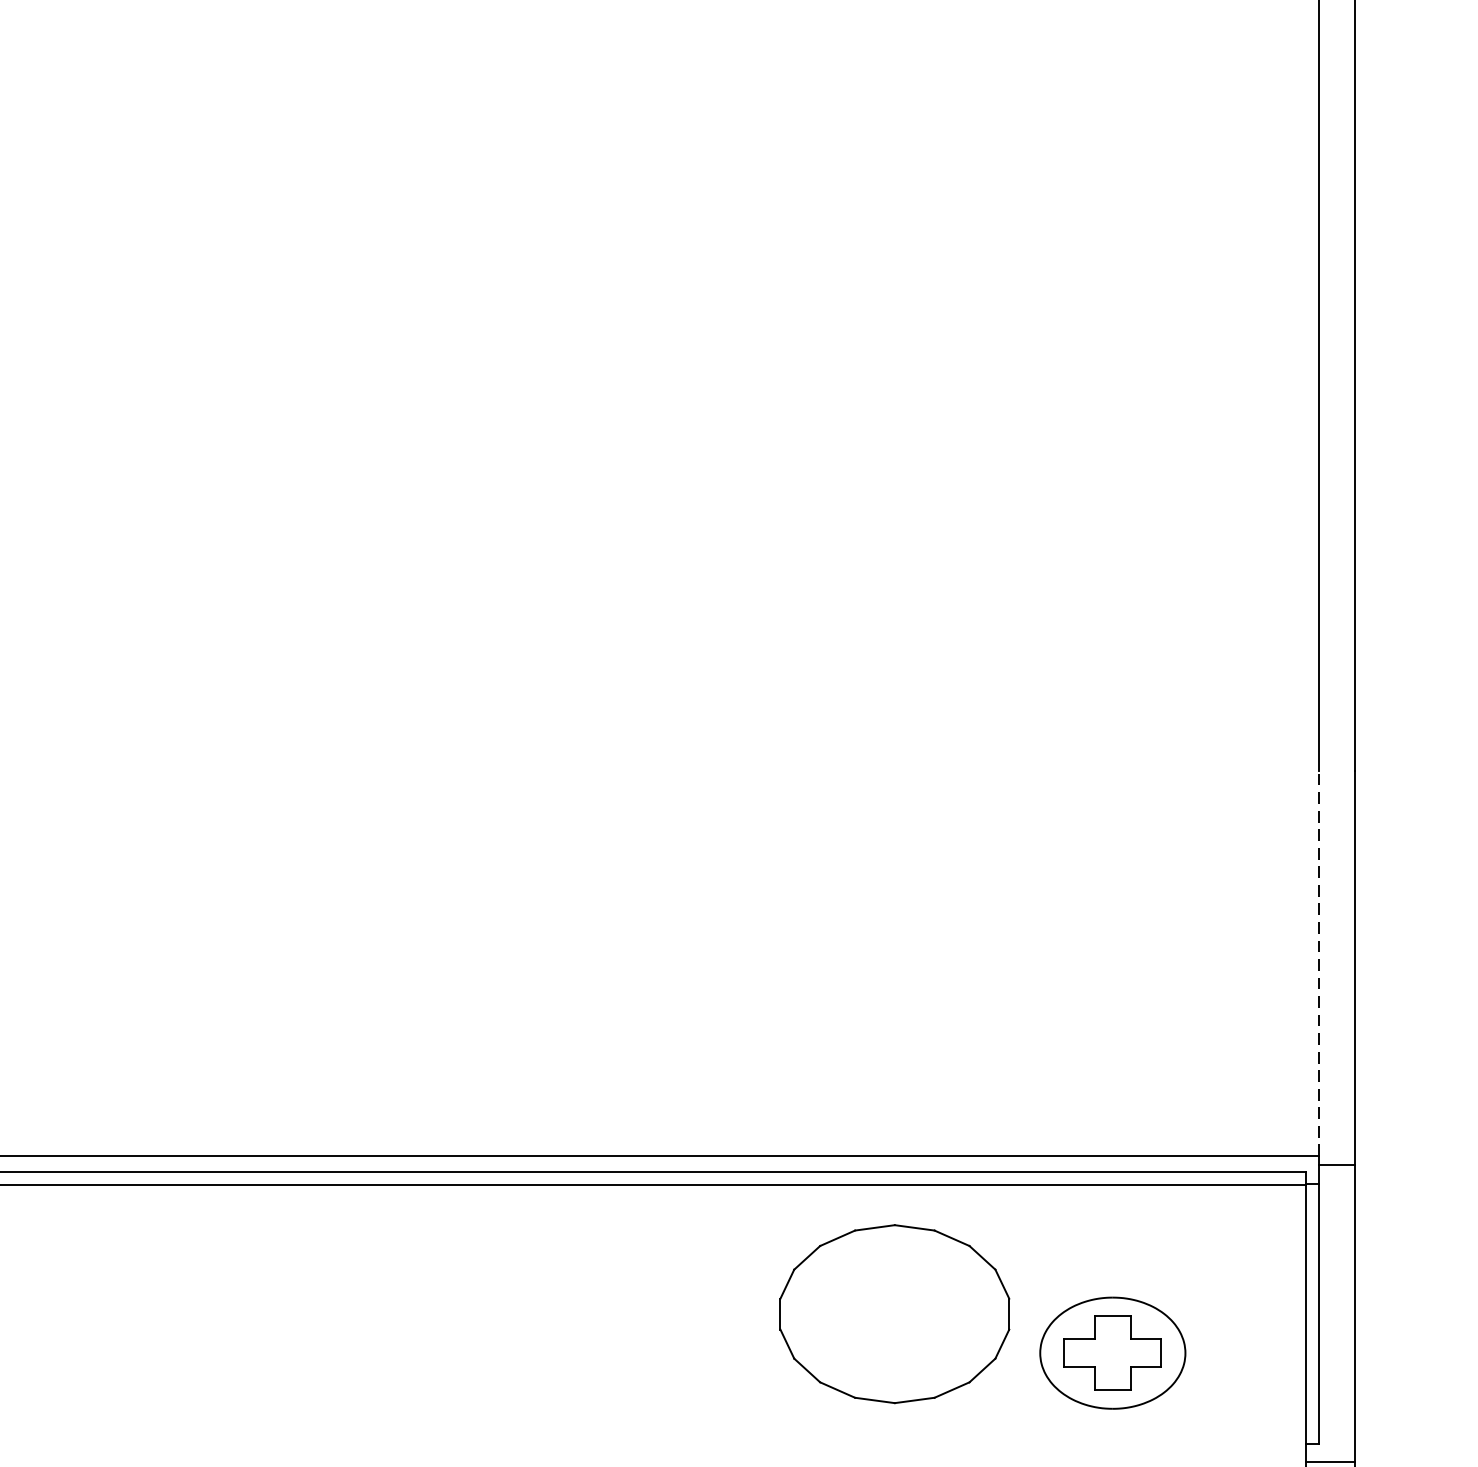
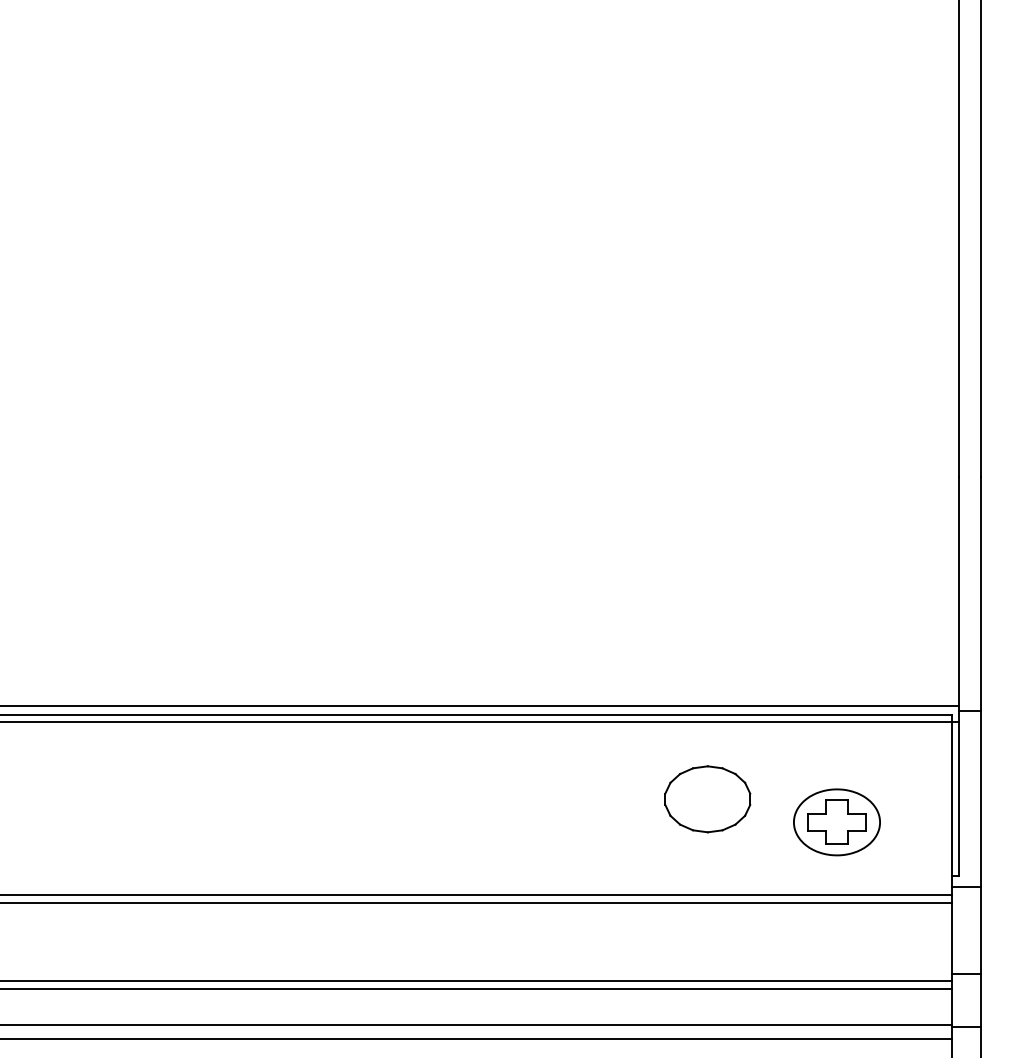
line: (1319, 962) -> (959, 590), dashed -> solid
part: (894, 1314) -> (707, 799), size x0.62

